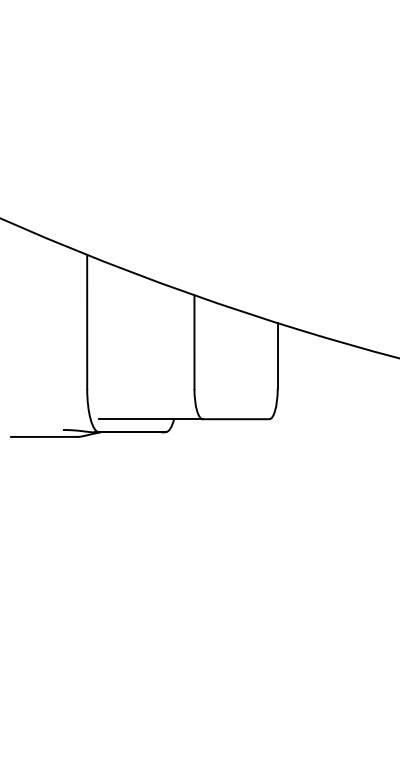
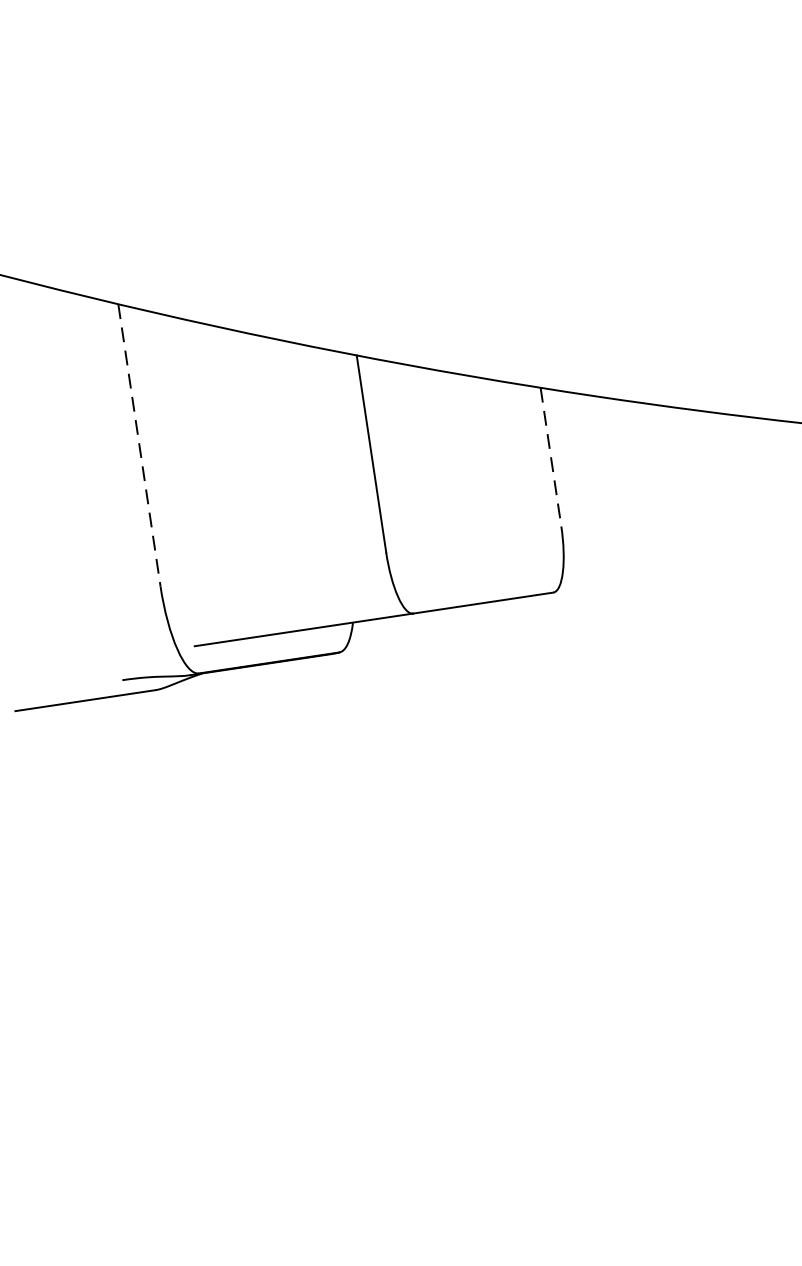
line: (87, 322) -> (140, 446), solid -> dashed
line: (277, 356) -> (550, 458), solid -> dashed

